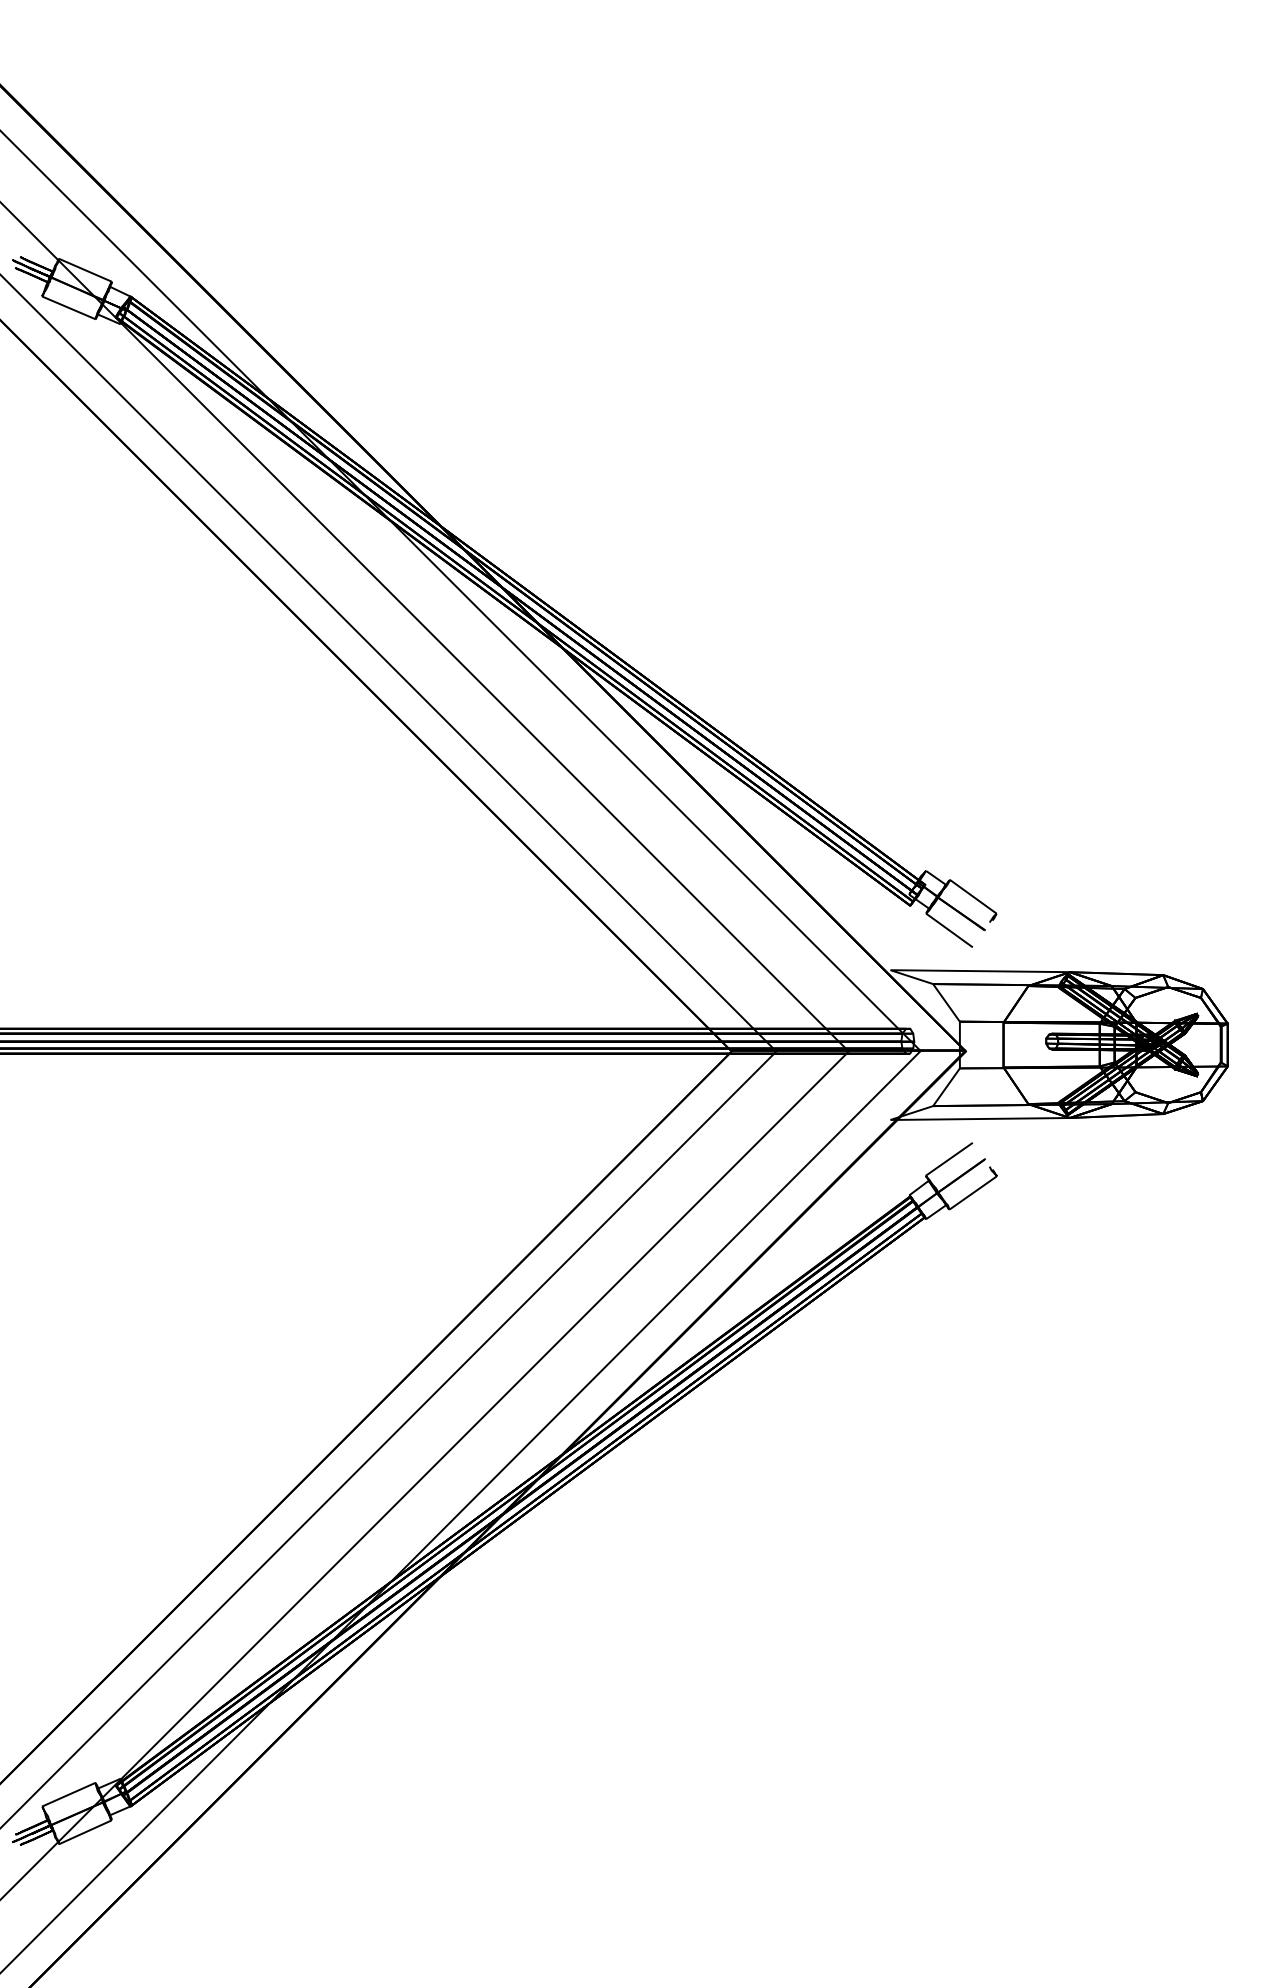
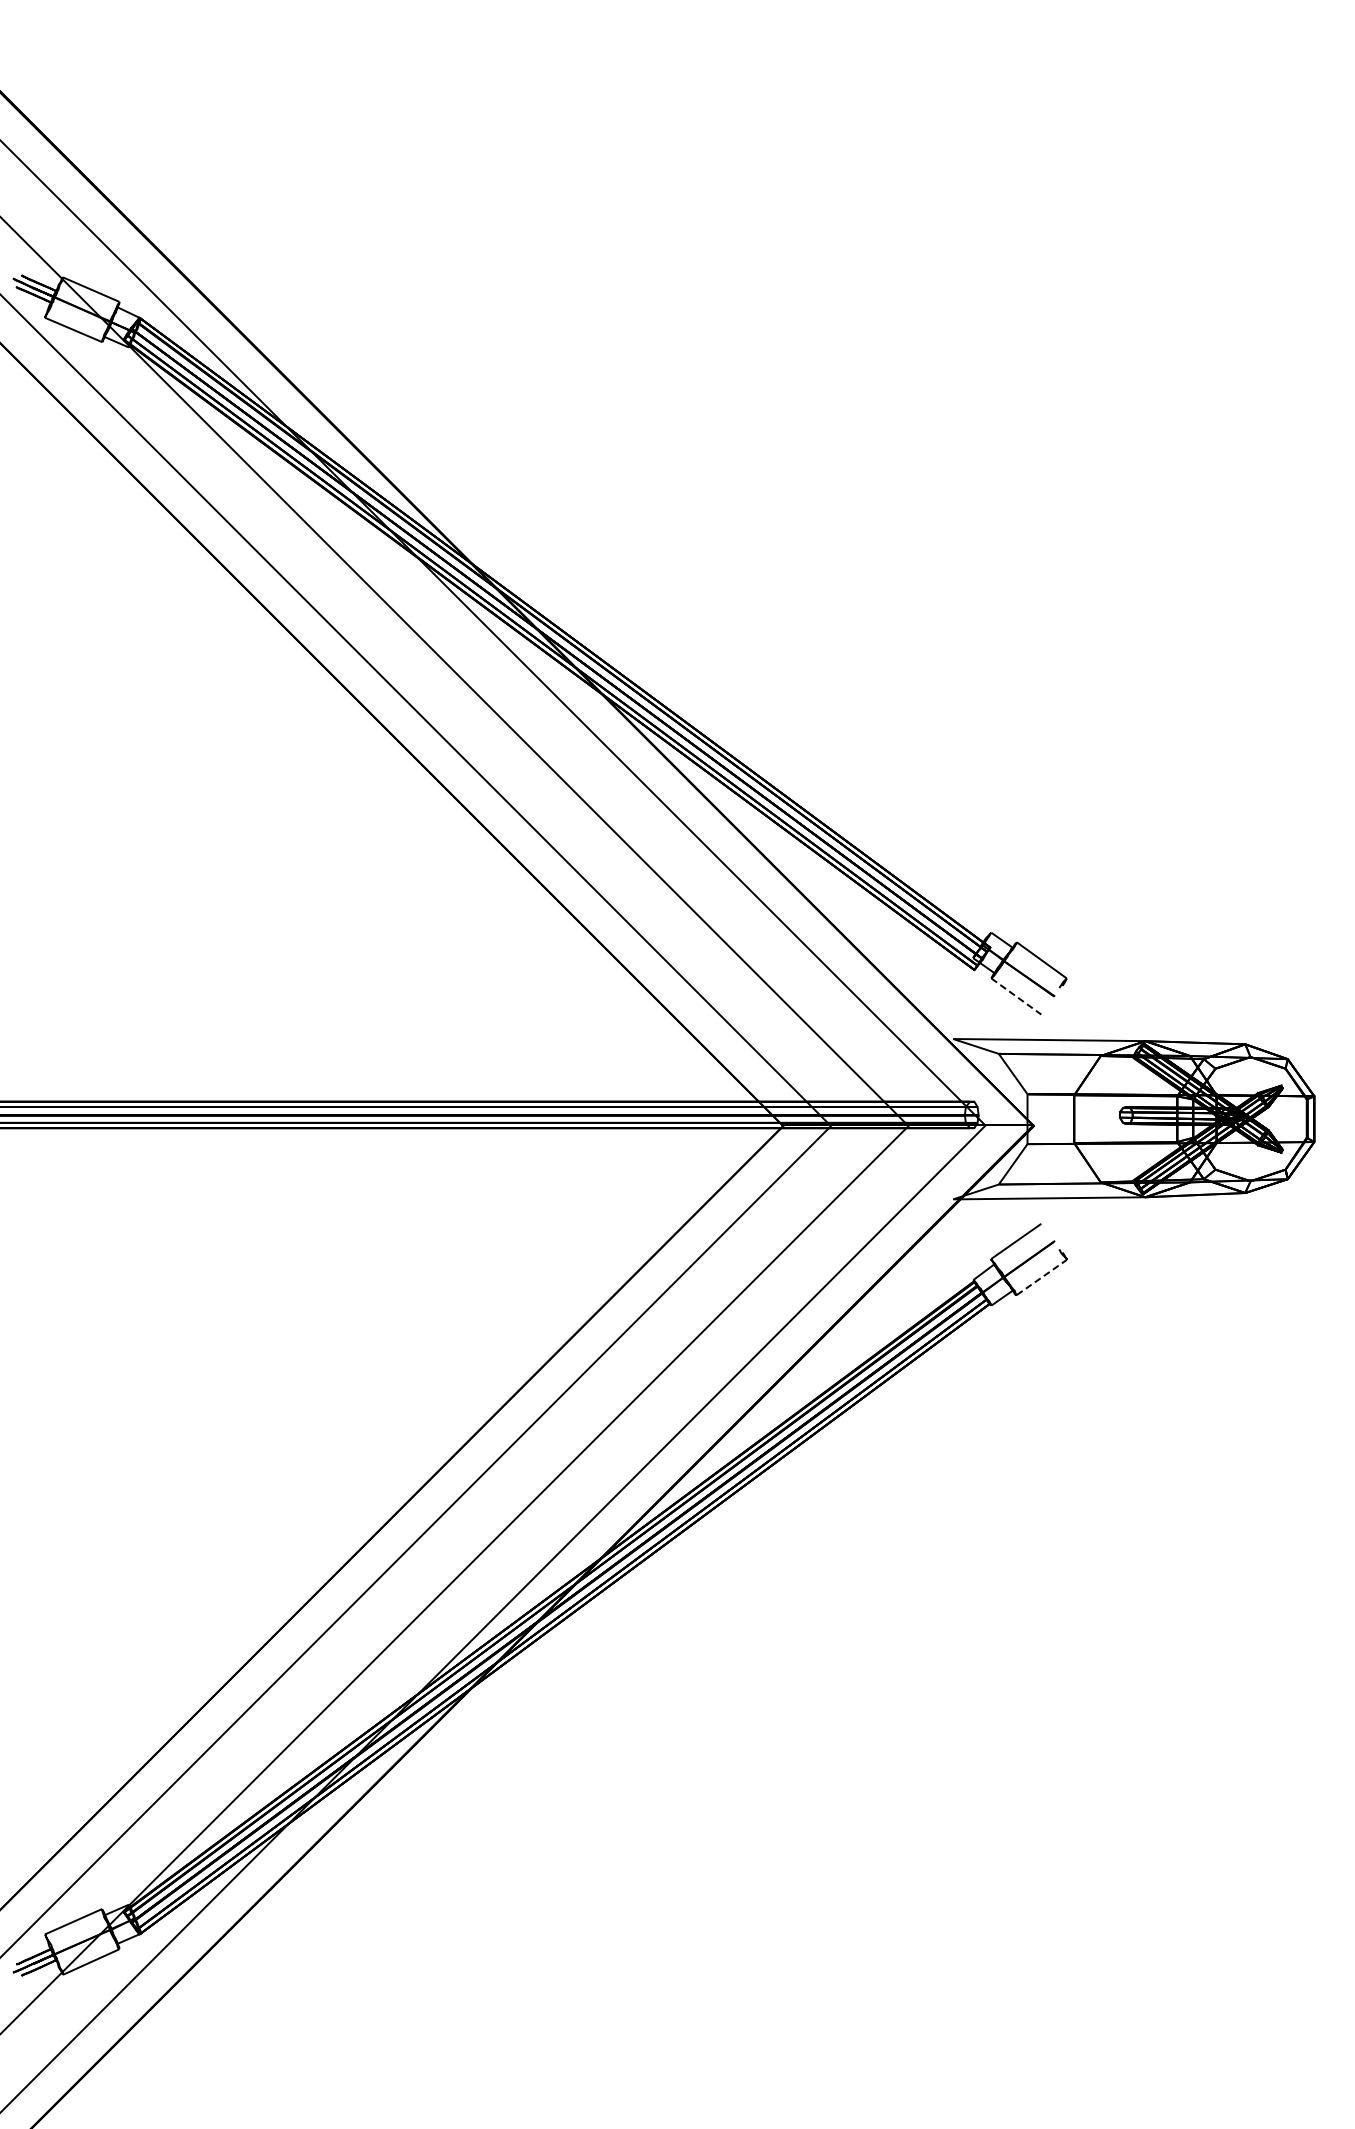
line: (949, 930) -> (1016, 996), solid -> dashed
line: (973, 1192) -> (1042, 1277), solid -> dashed

